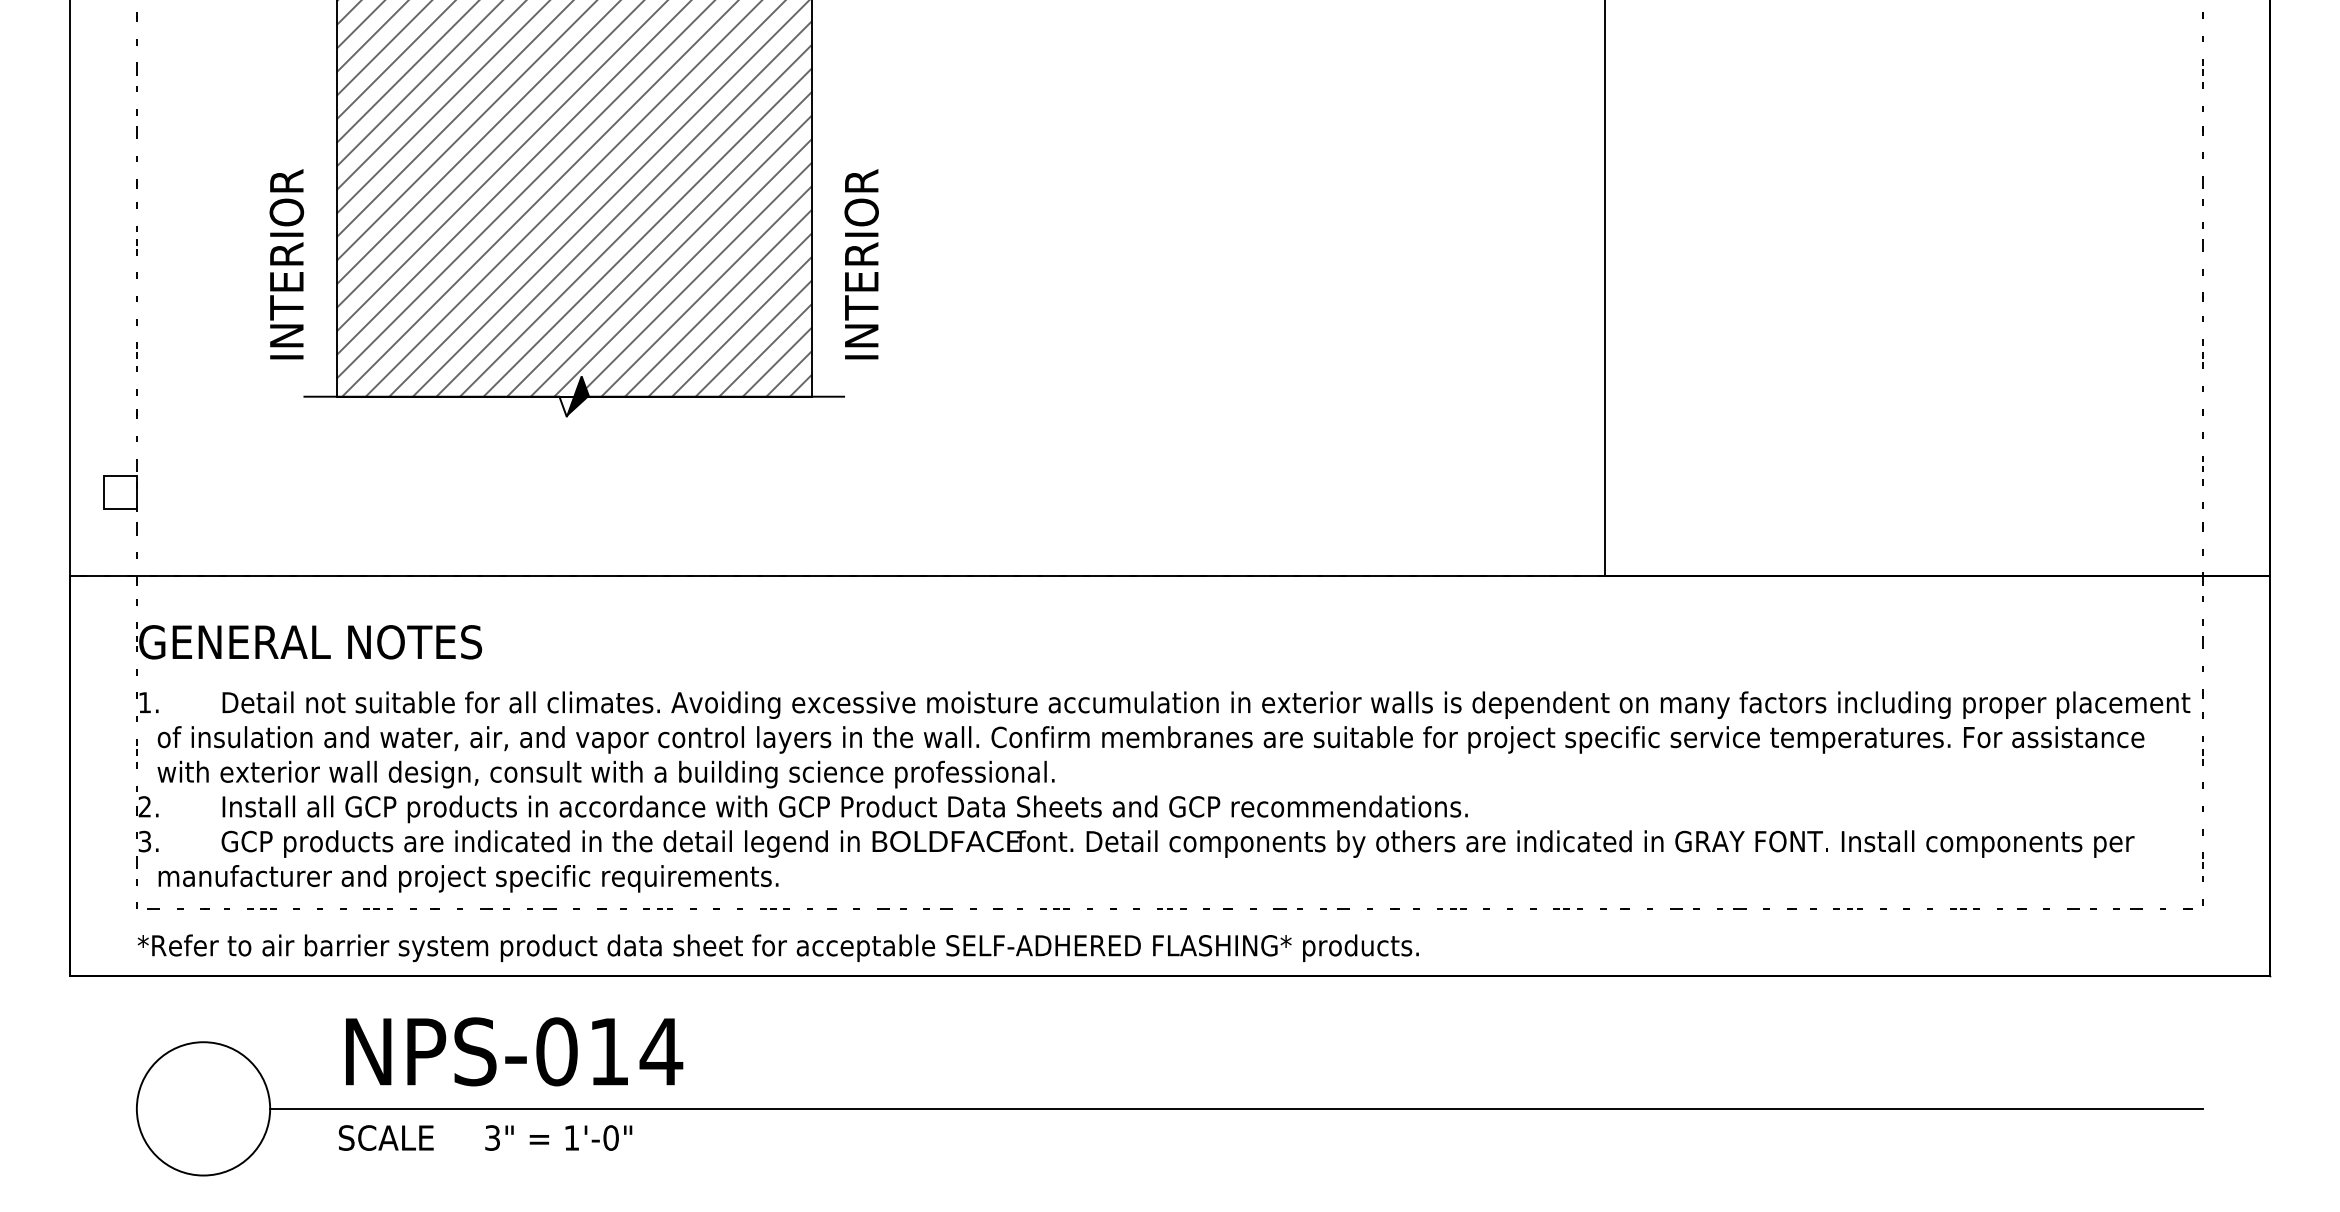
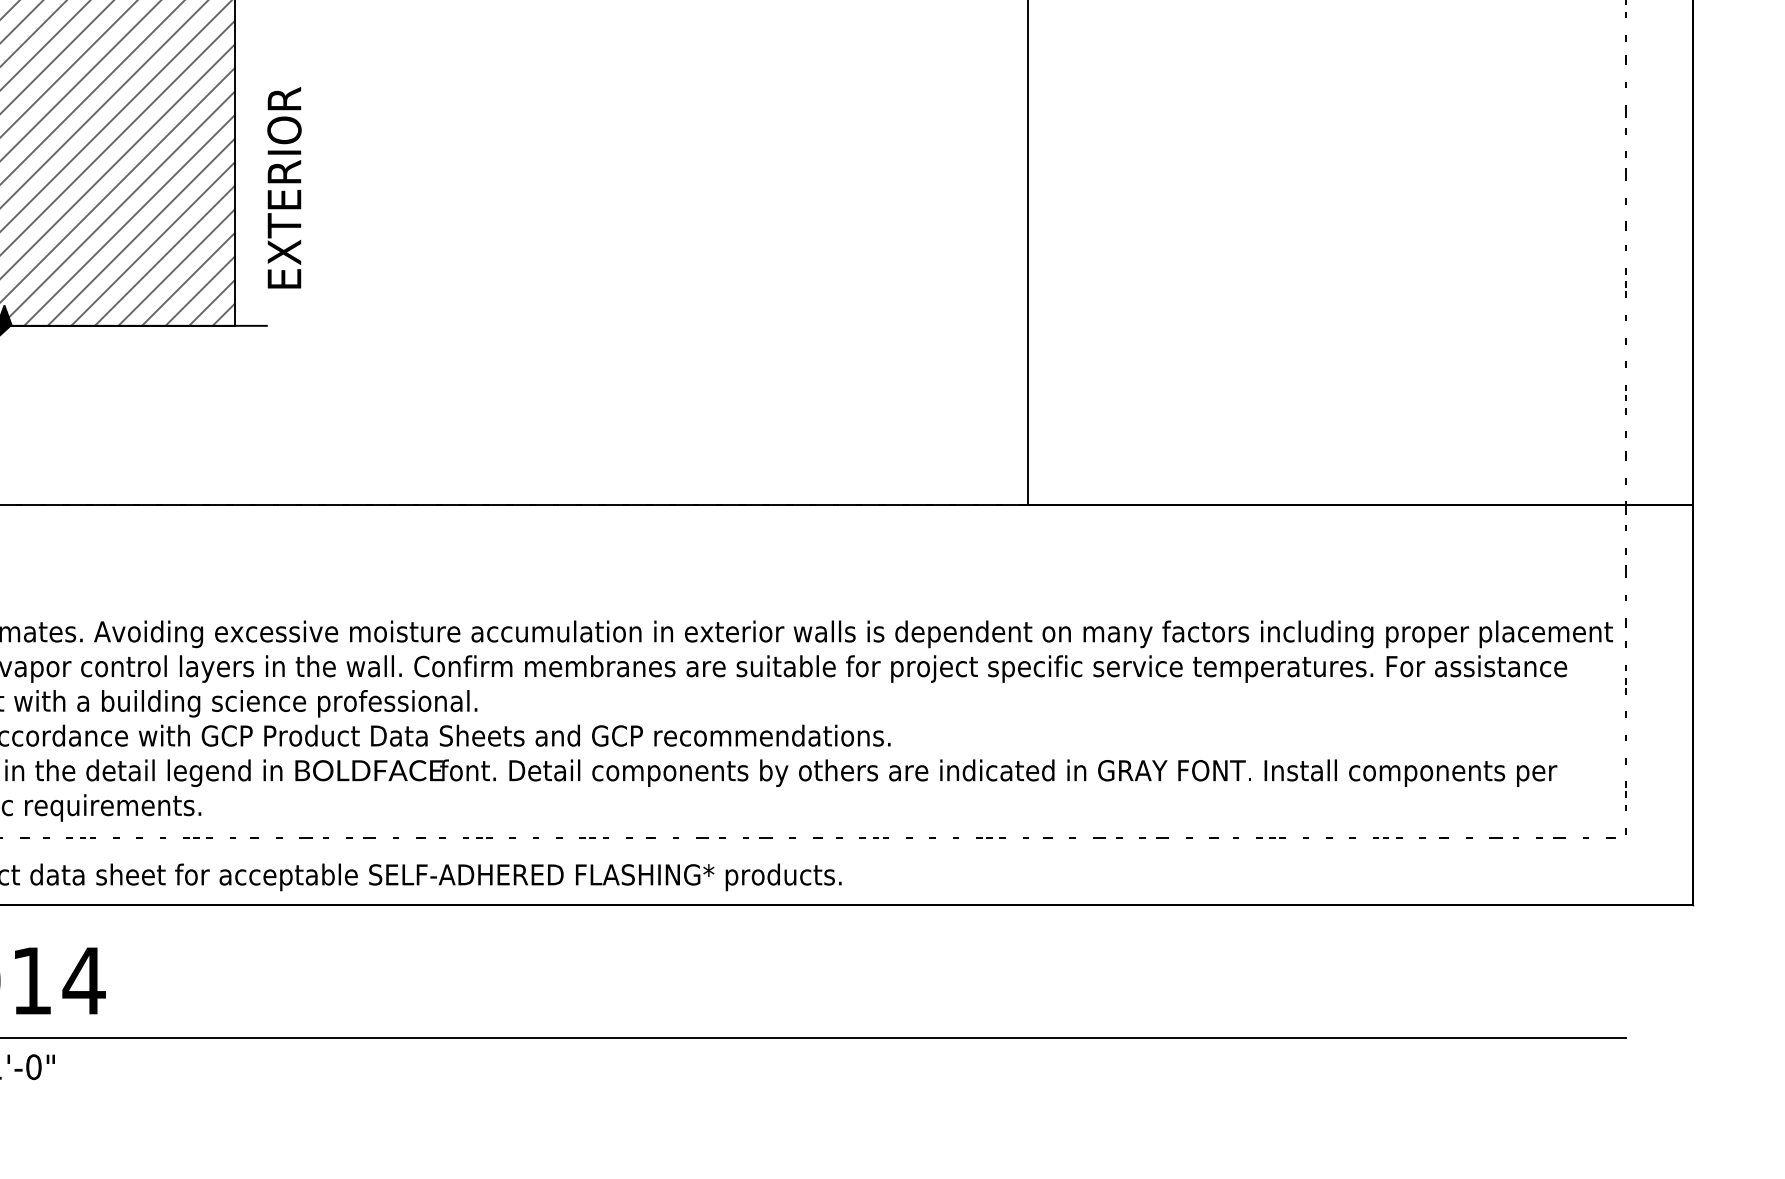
text: (861, 256) -> (284, 185), INTERIOR -> EXTERIOR

